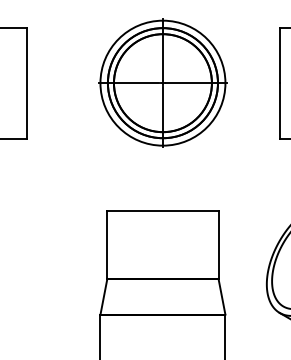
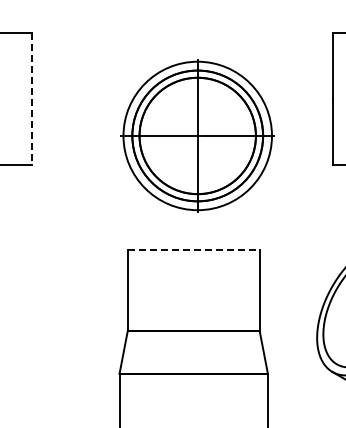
line: (27, 82) -> (32, 98), solid -> dashed
part: (162, 82) -> (197, 135), moved
line: (162, 210) -> (193, 250), solid -> dashed

